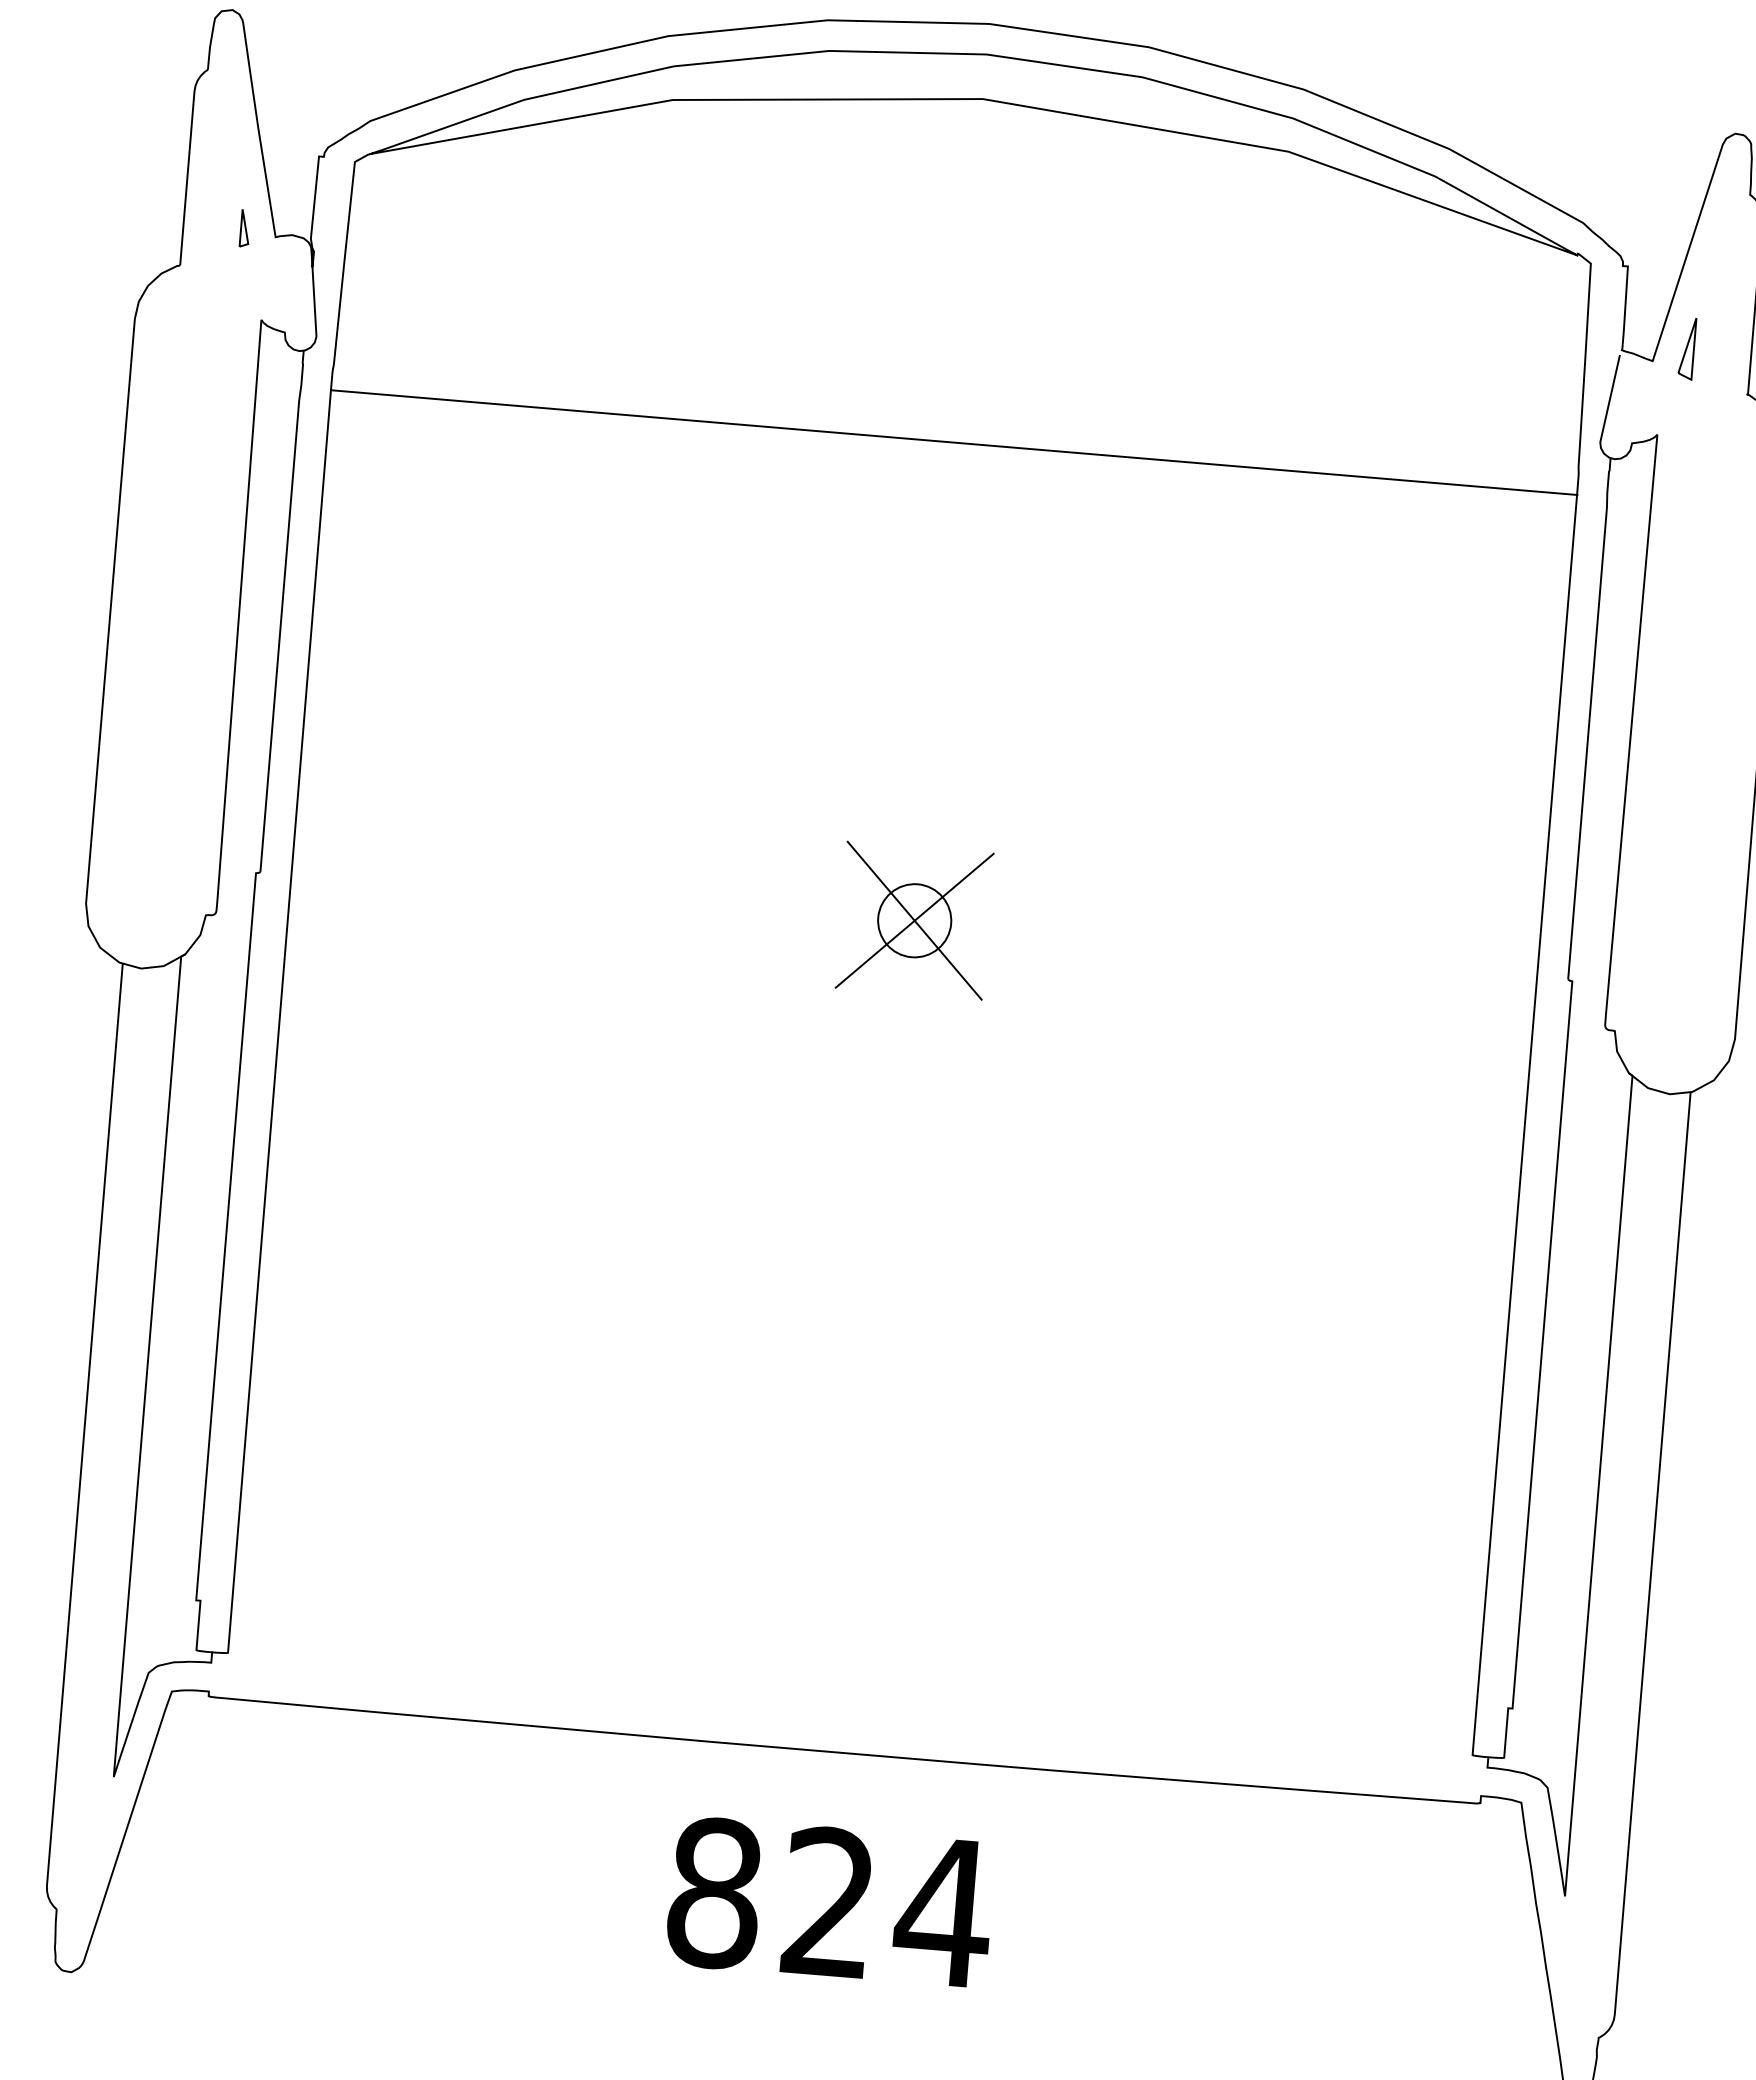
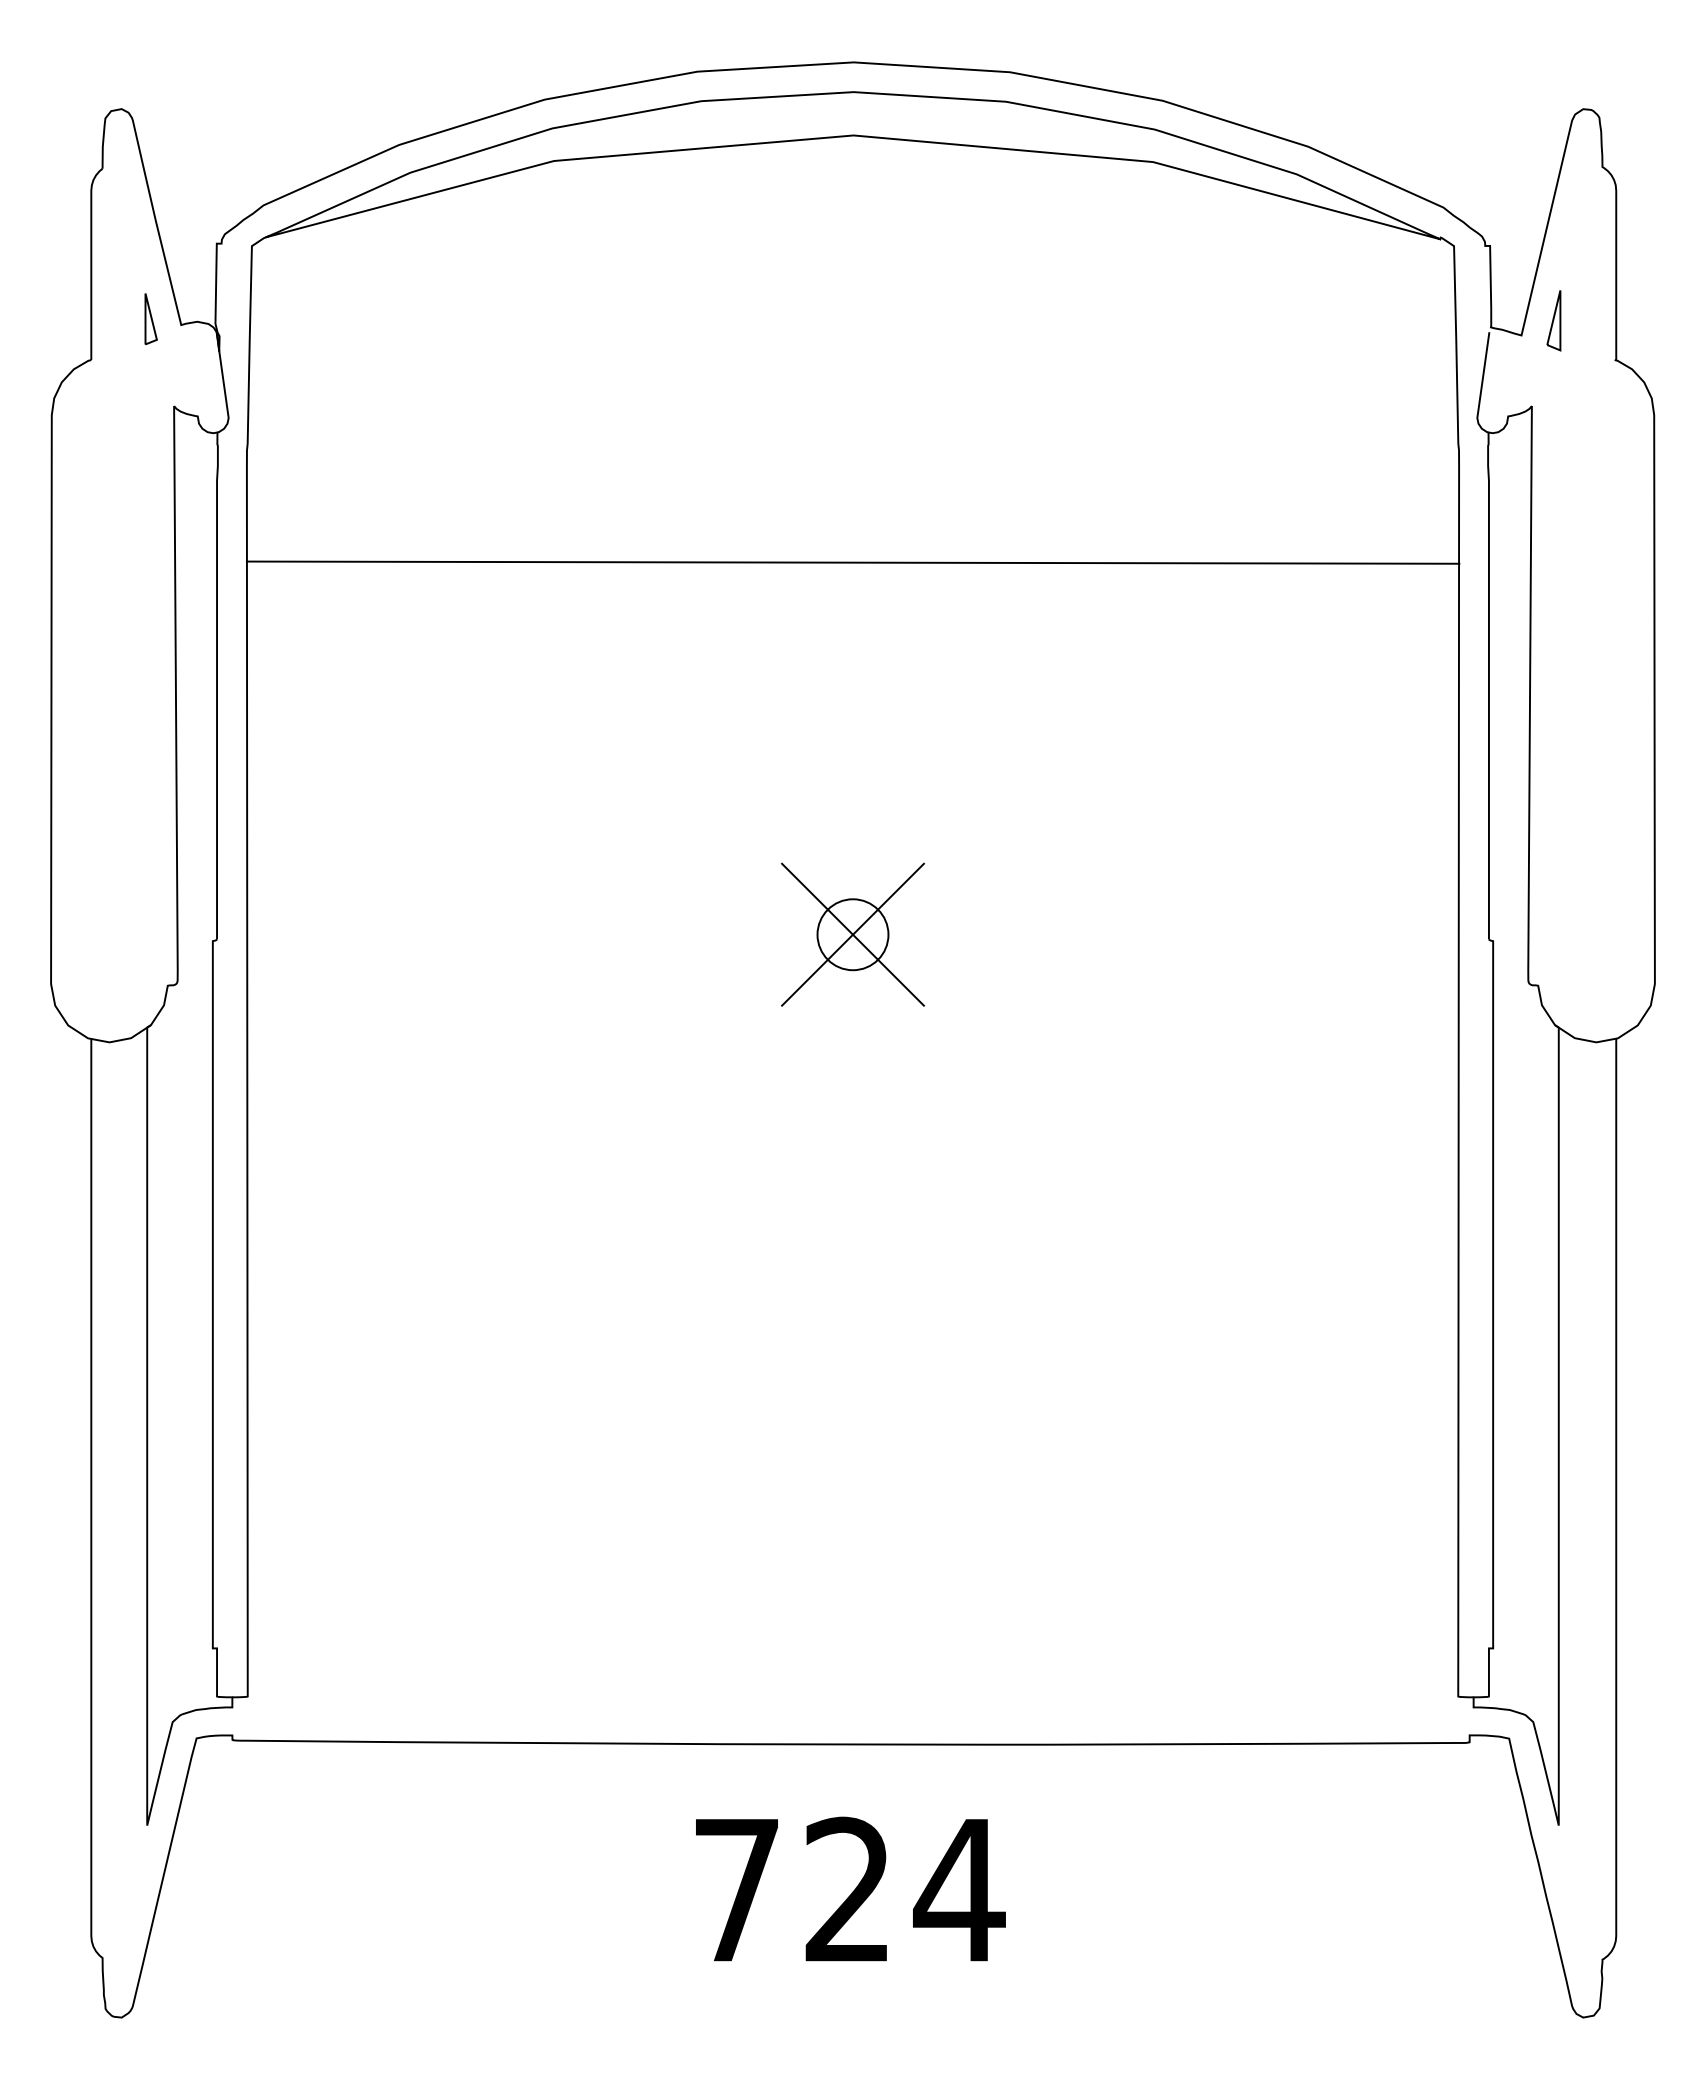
part: (245, 227) -> (151, 318), size x1.4
line: (953, 442) -> (852, 562), moved
text: (714, 1892) -> (736, 1889), 824 -> 724

